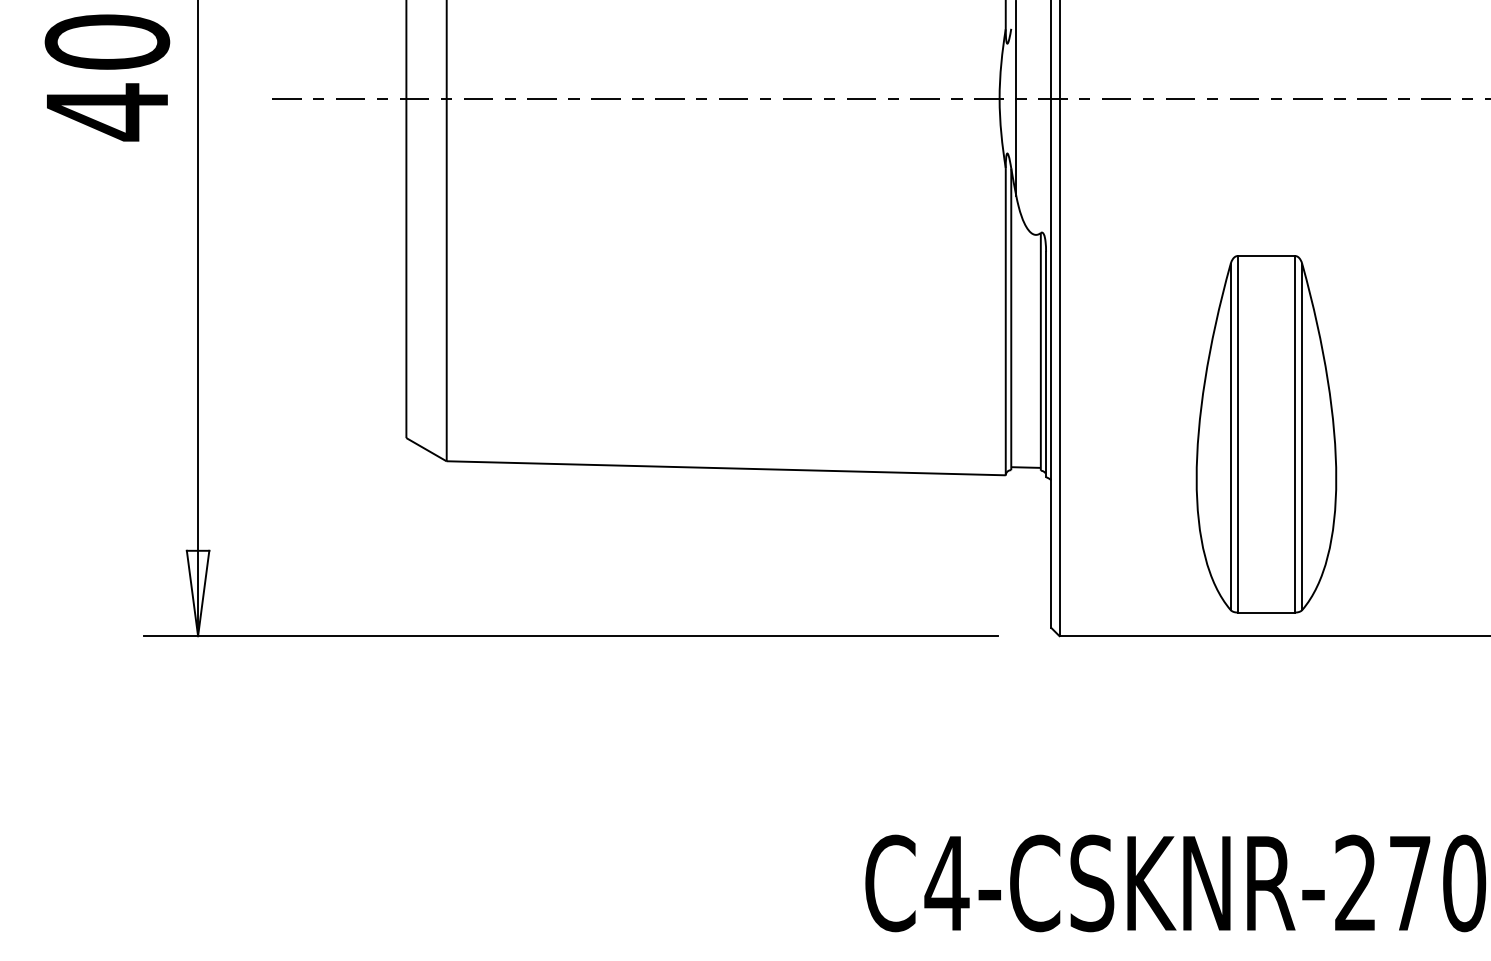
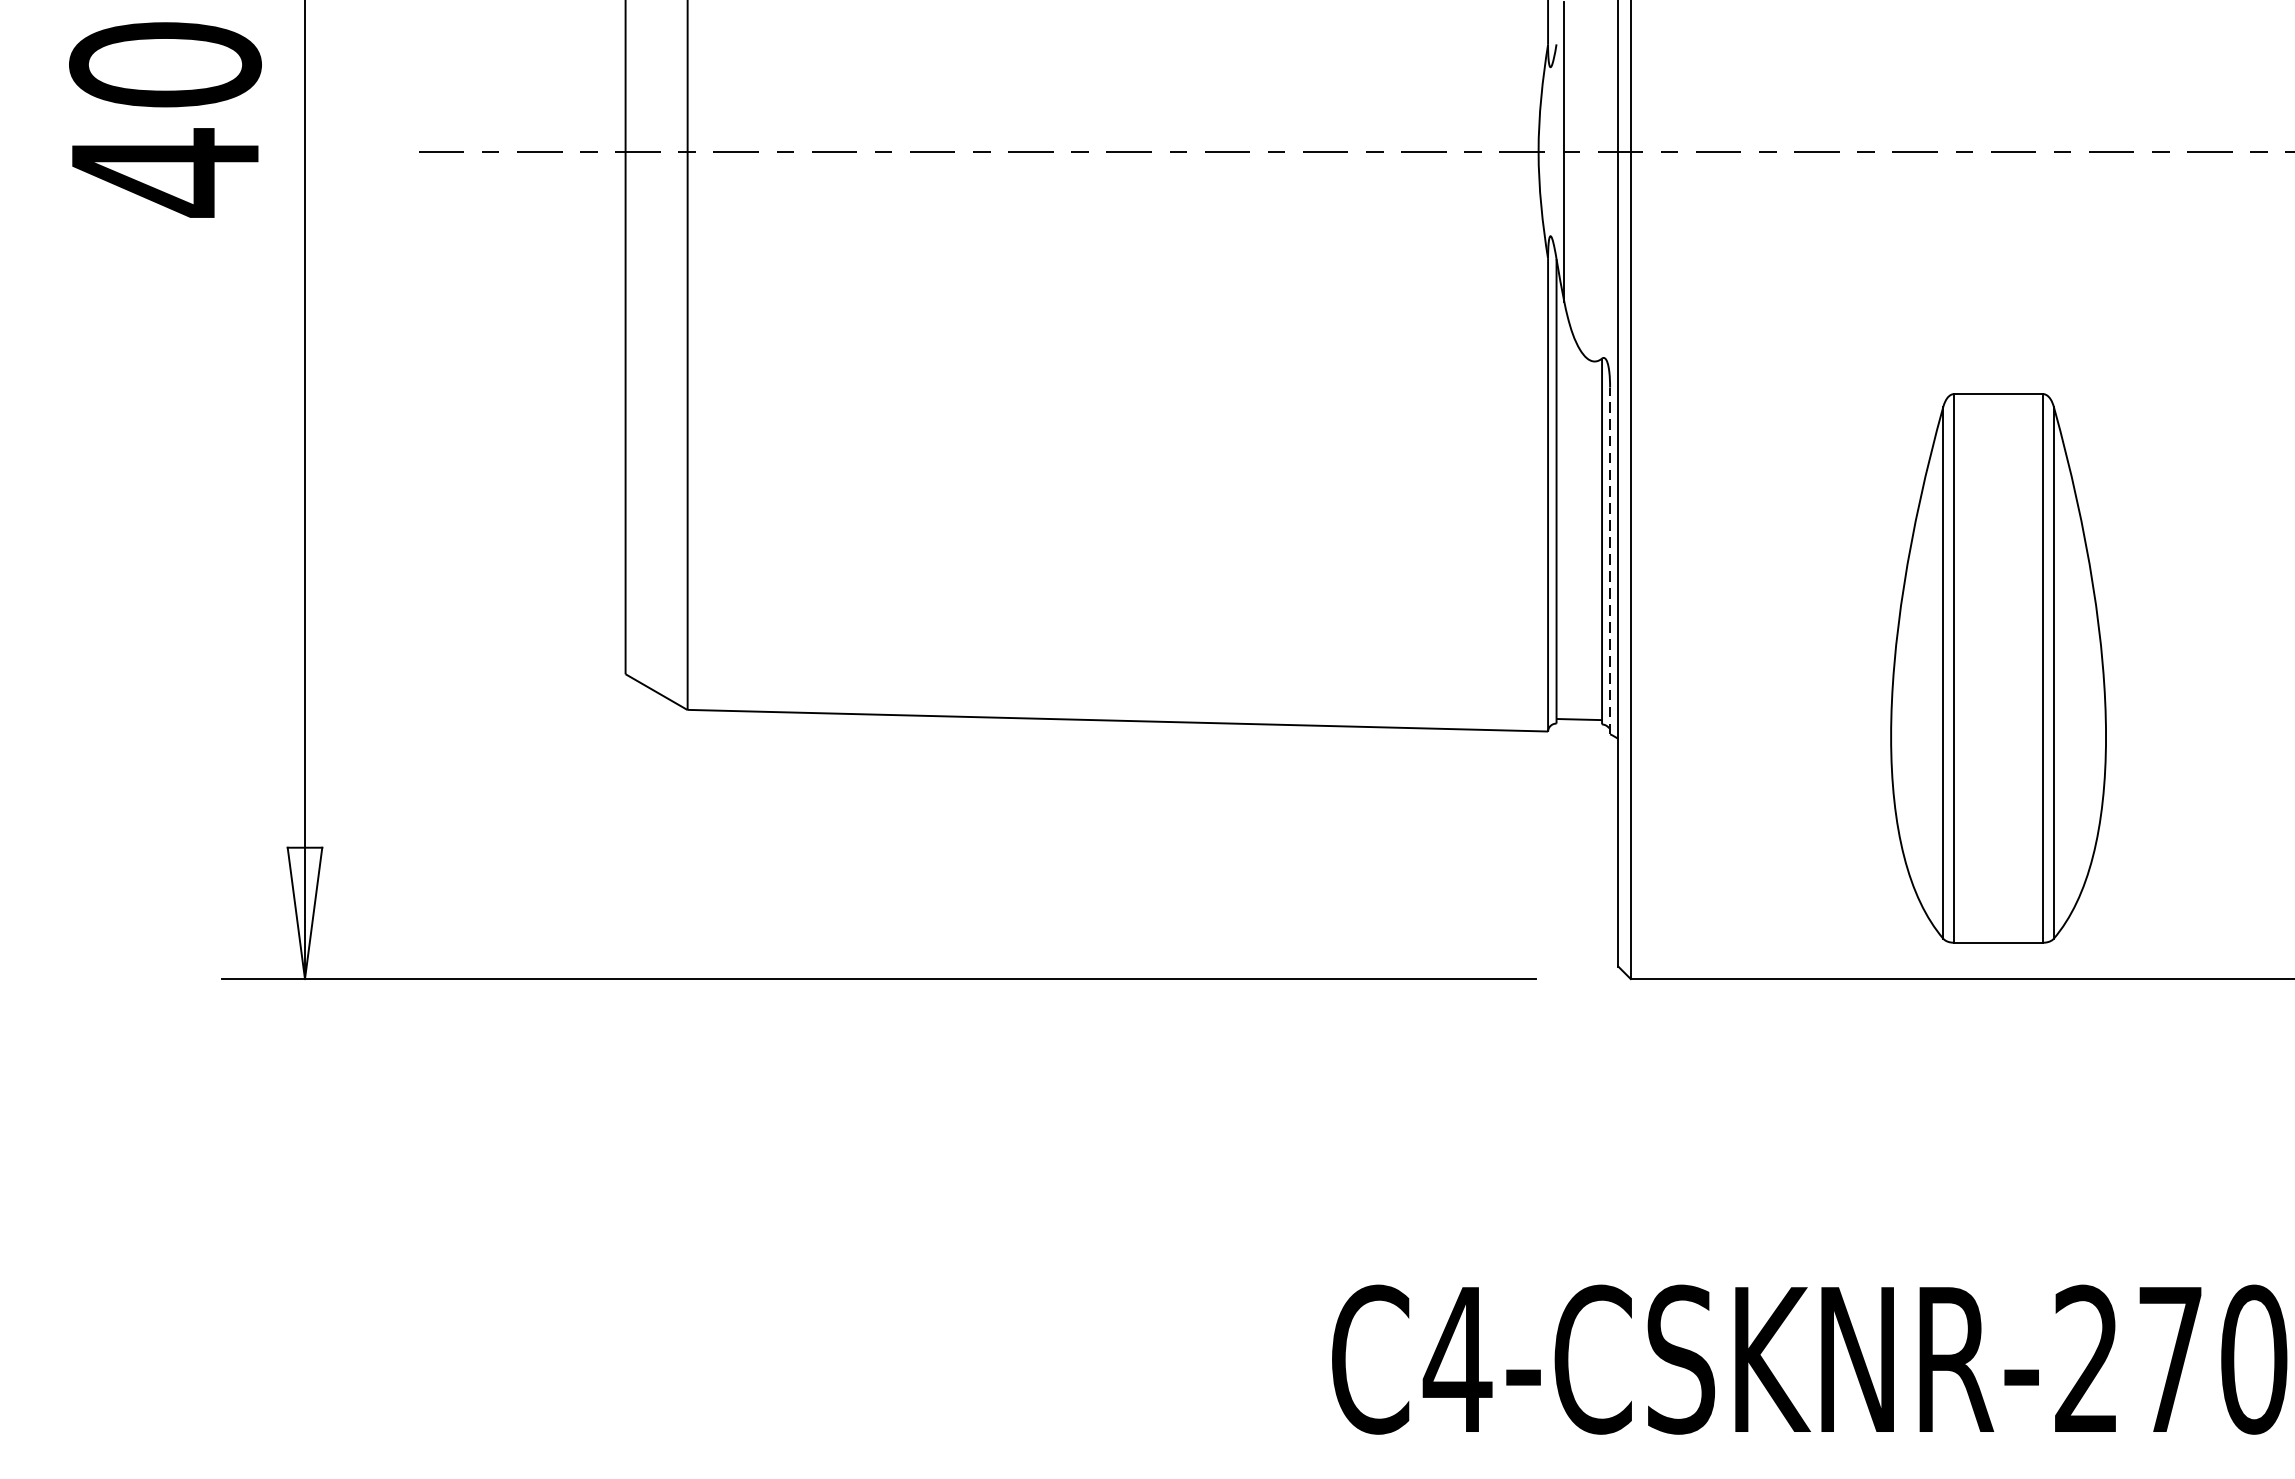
line: (1046, 364) -> (1610, 560), solid -> dashed
part: (1266, 434) -> (1998, 668), moved

